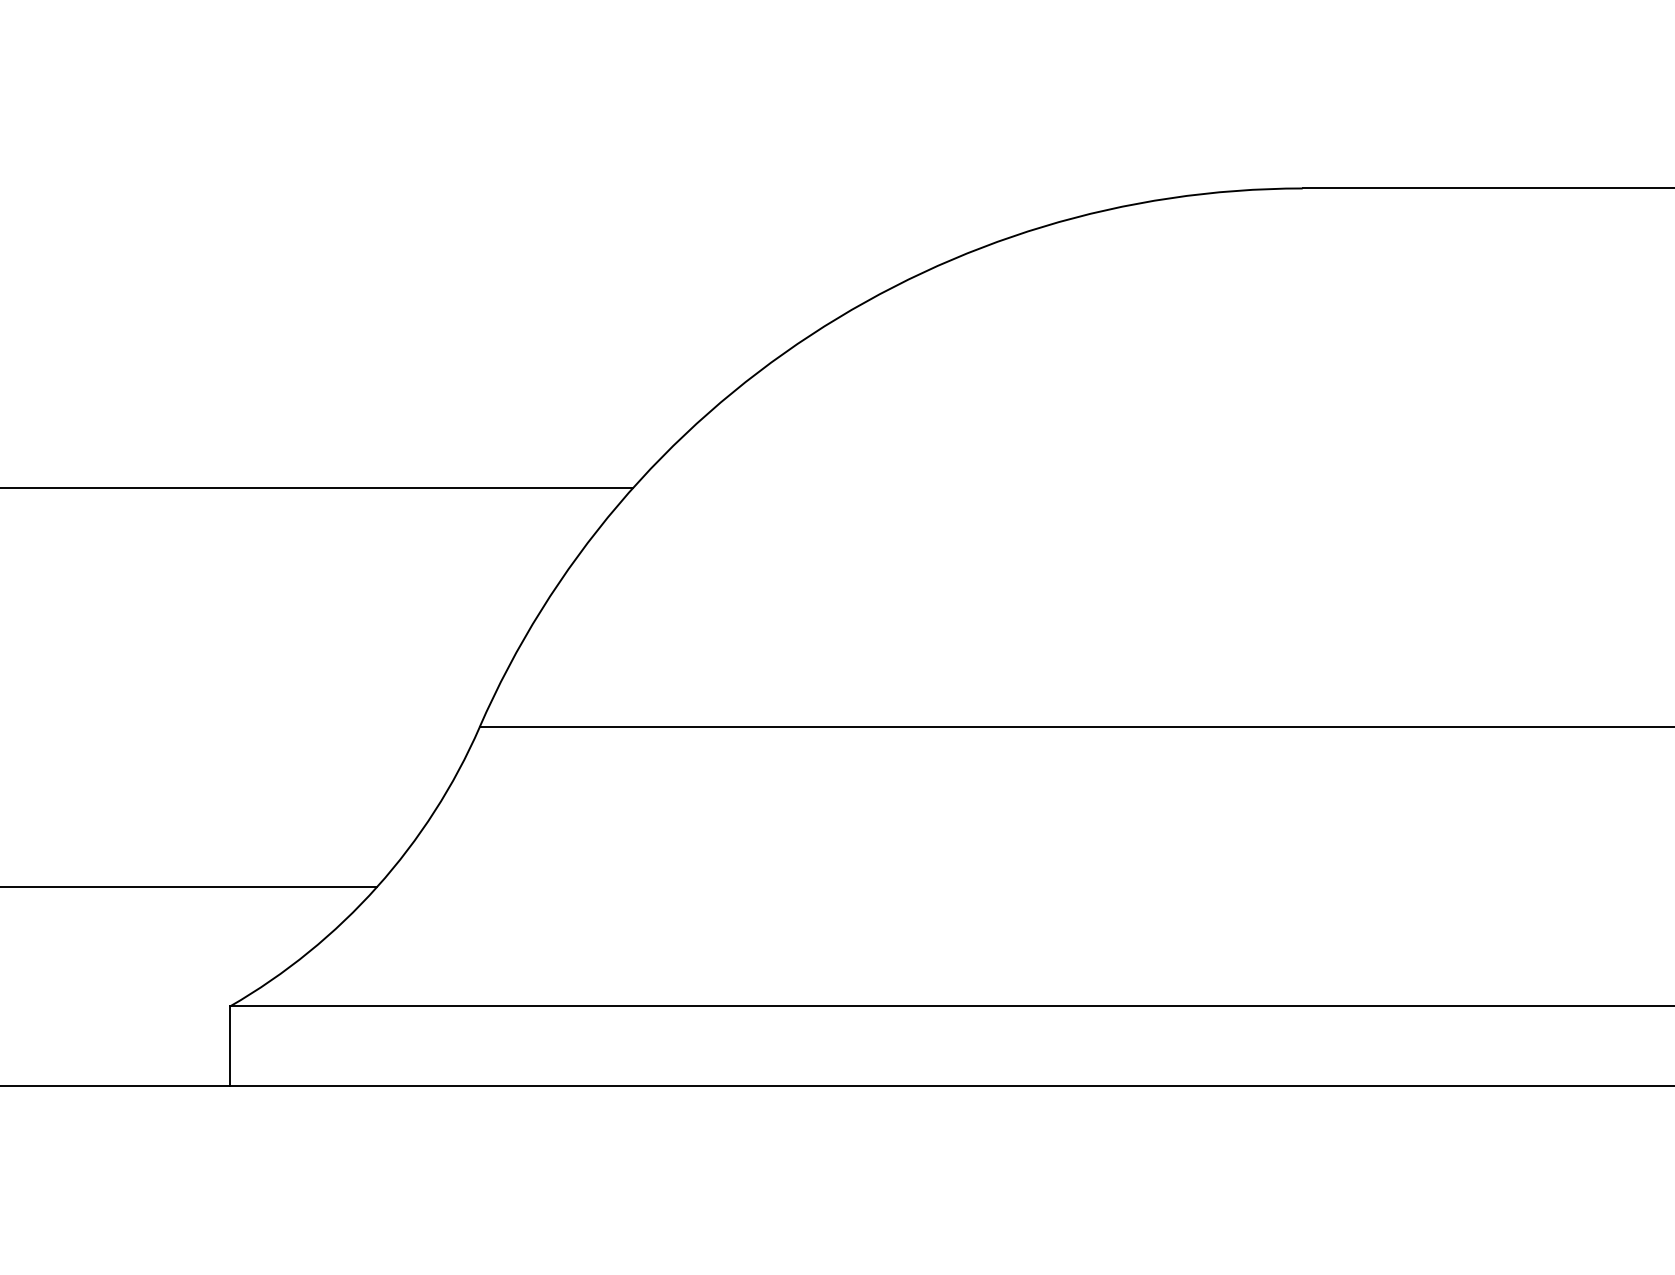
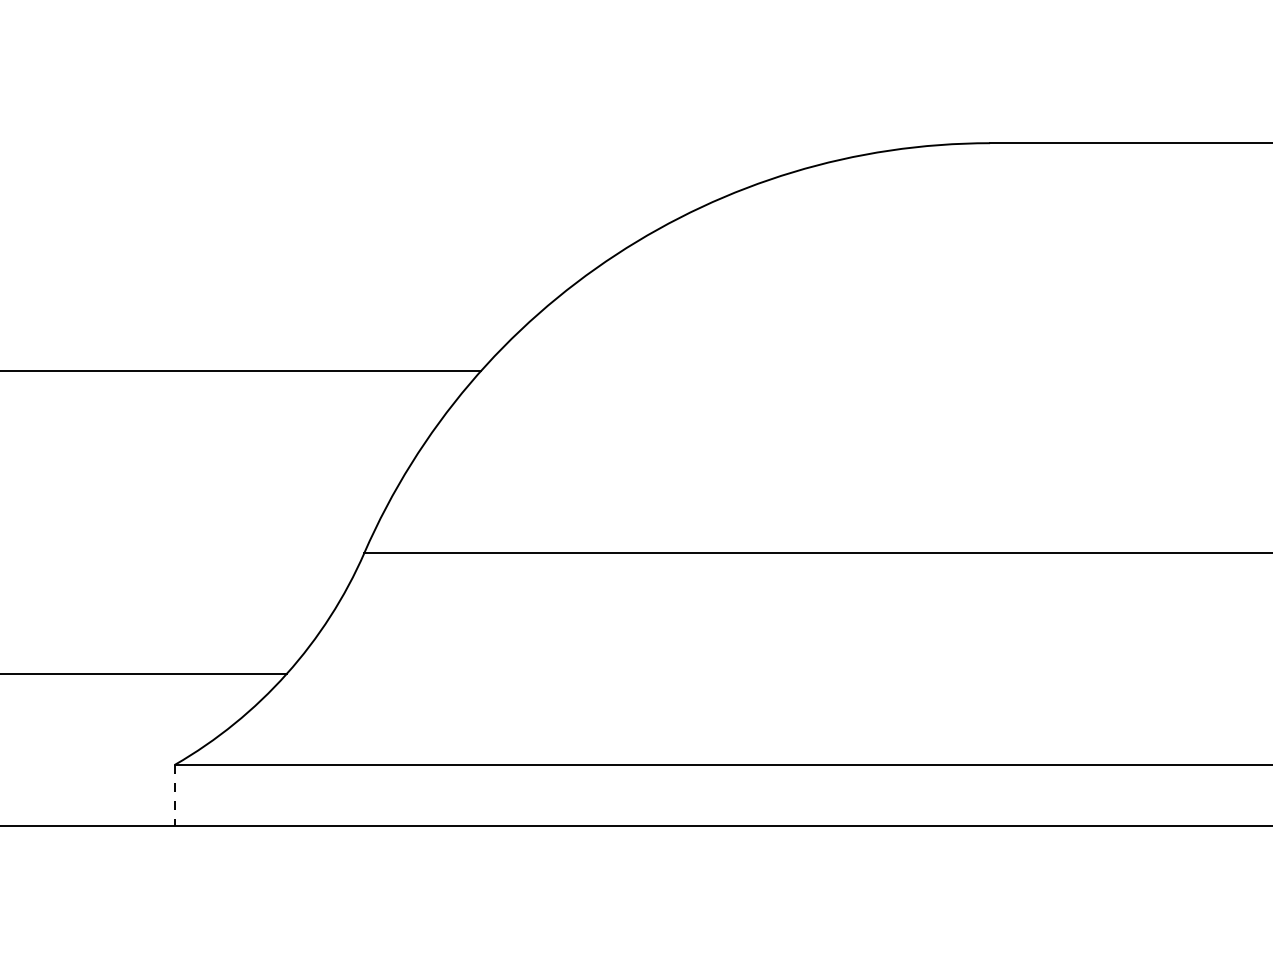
line: (230, 1046) -> (175, 795), solid -> dashed

